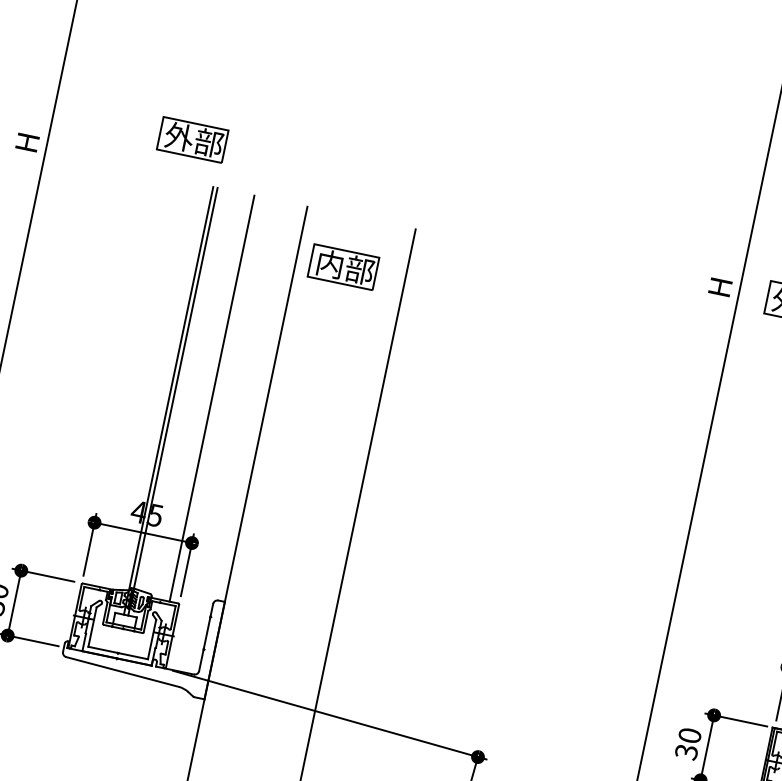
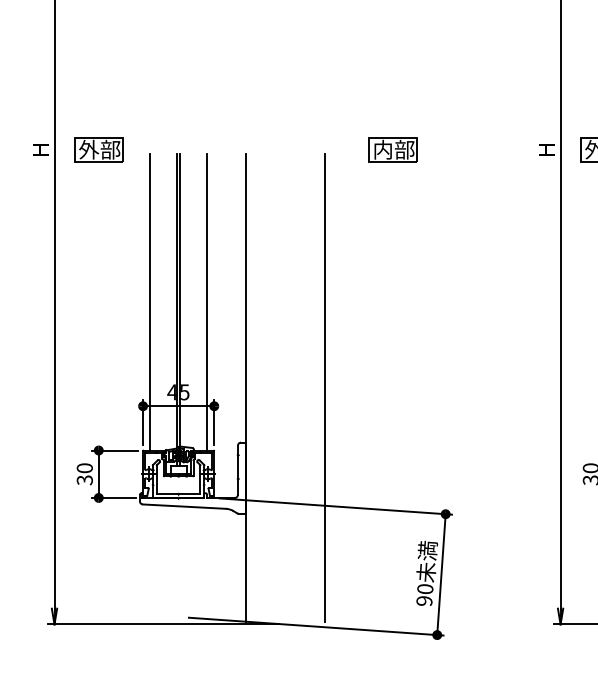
part: (192, 139) -> (98, 149), moved
part: (343, 266) -> (392, 149), moved
line: (134, 382) -> (150, 302), added

